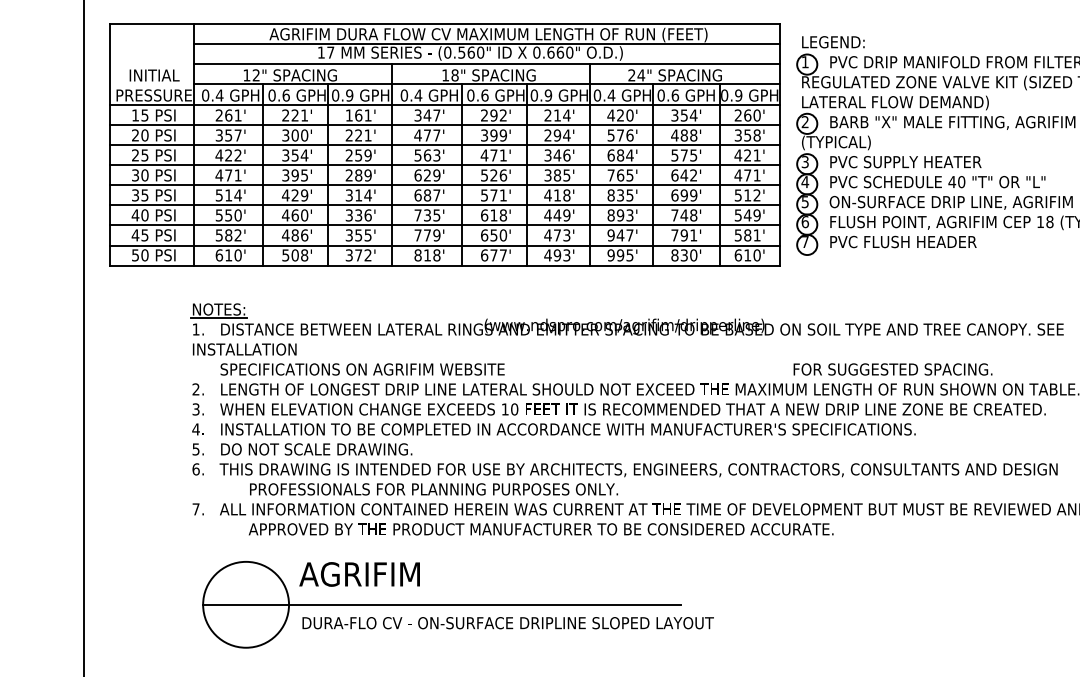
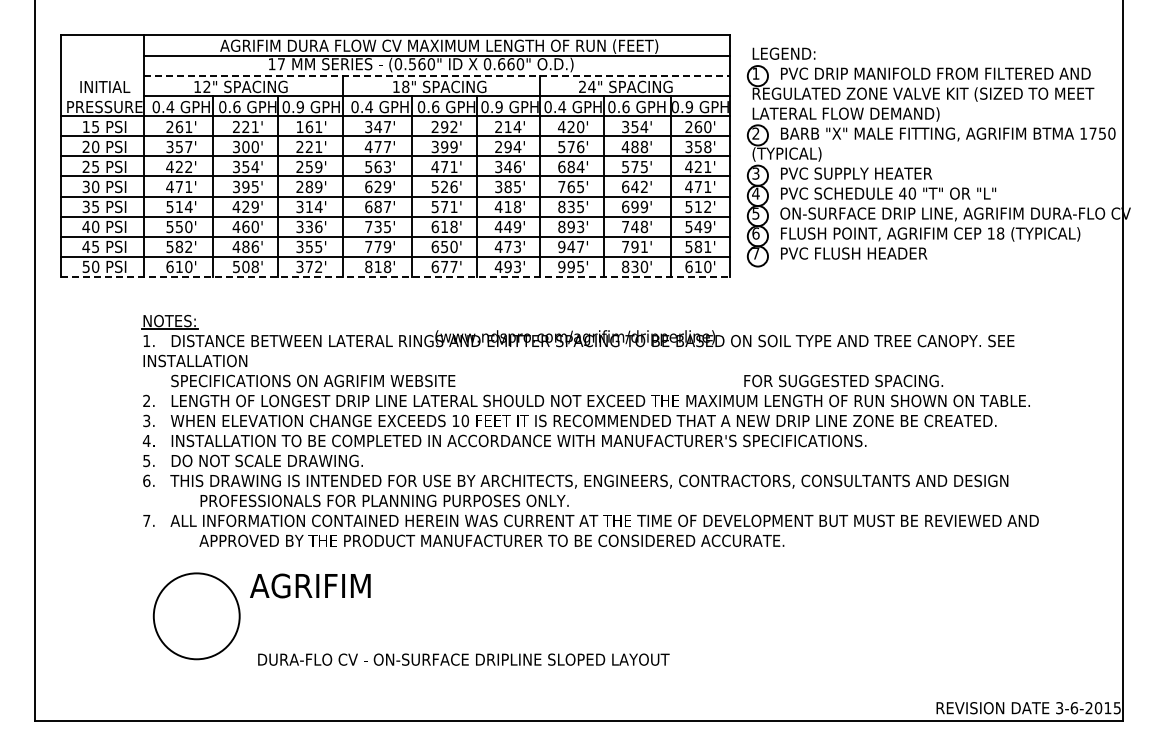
line: (486, 63) -> (437, 75), solid -> dashed
line: (444, 265) -> (395, 277), solid -> dashed
line: (441, 604) -> (392, 616), removed
text: (507, 622) -> (463, 659), moved

